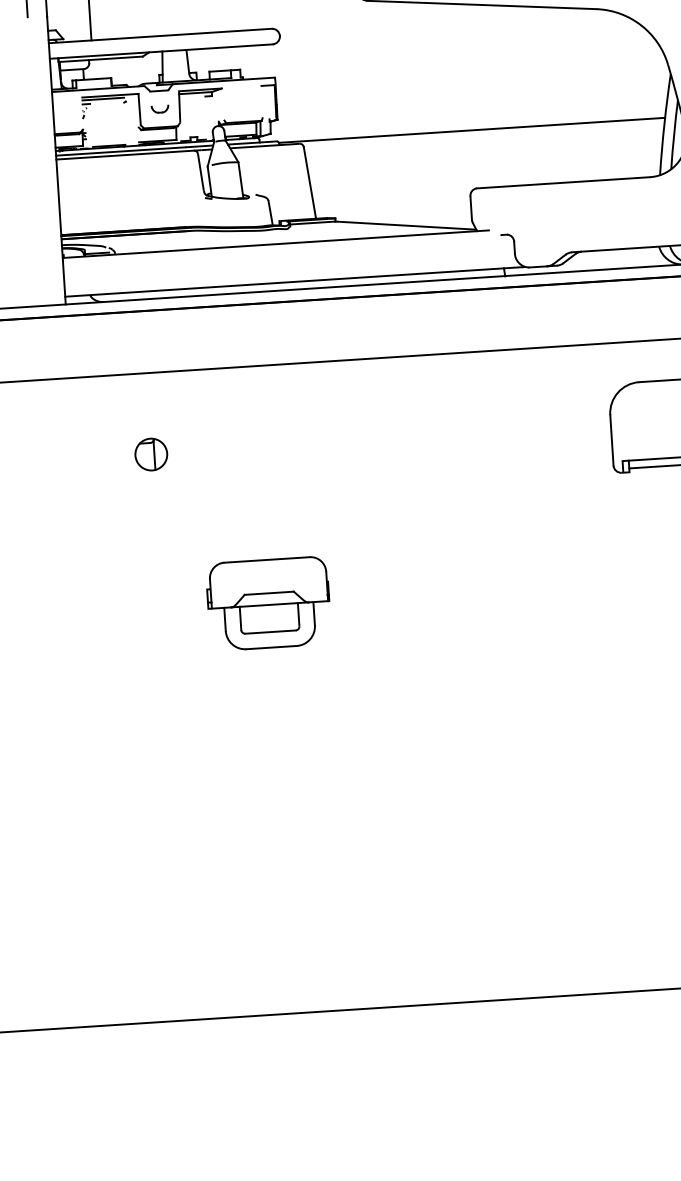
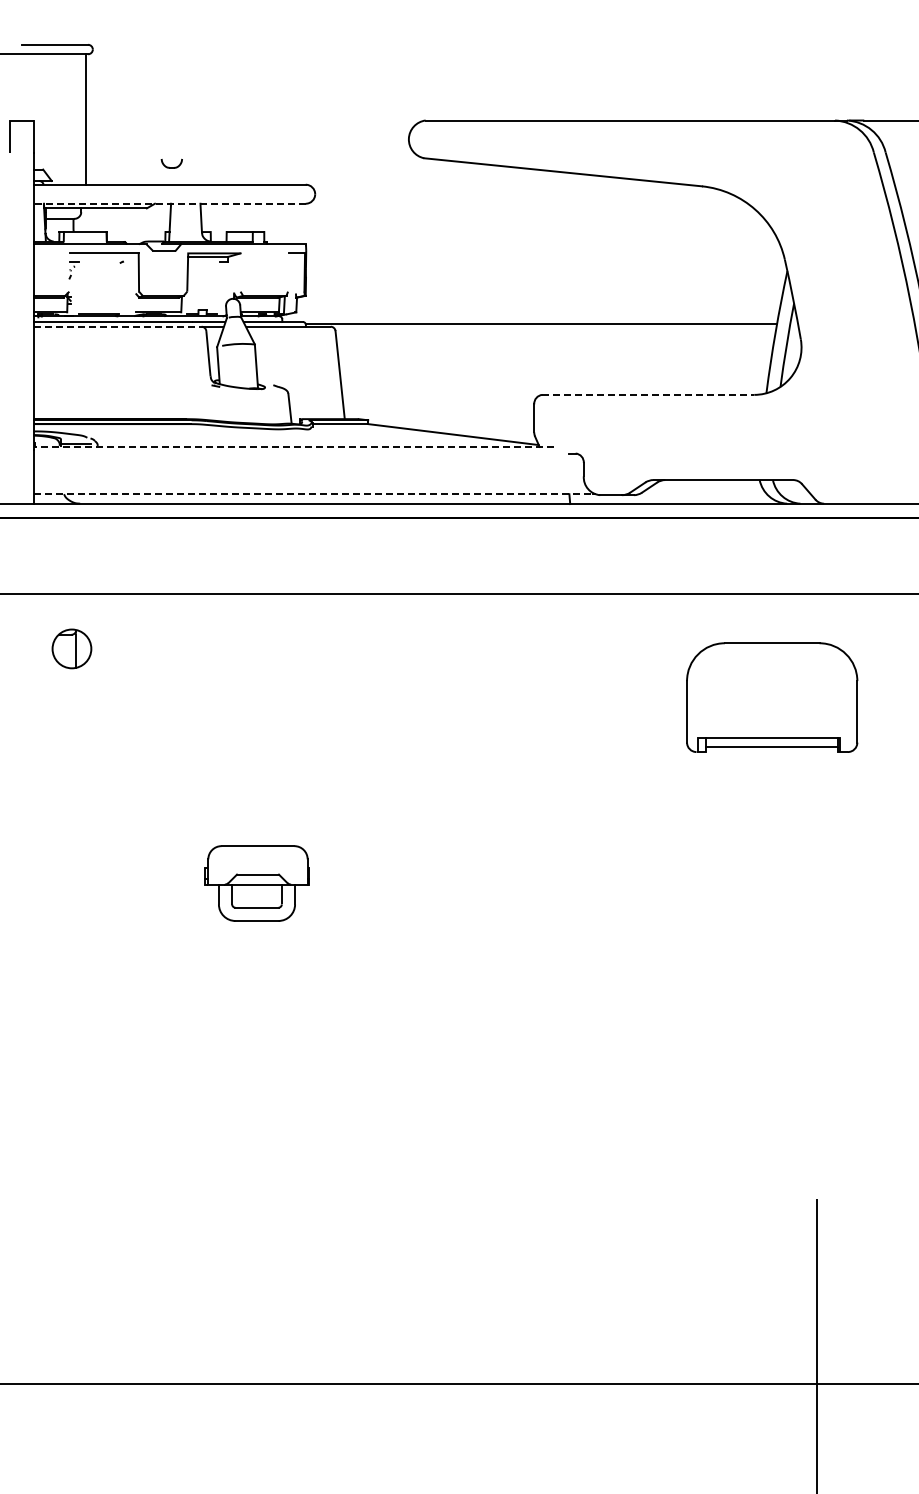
line: (161, 51) -> (169, 203), solid -> dashed
line: (103, 98) -> (95, 256), removed
part: (159, 109) -> (171, 163), moved
line: (124, 154) -> (117, 326), solid -> dashed
line: (563, 182) -> (648, 394), solid -> dashed
line: (276, 243) -> (294, 446), solid -> dashed
line: (294, 282) -> (313, 494), solid -> dashed
part: (150, 454) -> (71, 648), moved
part: (268, 603) -> (256, 883), size x0.7

